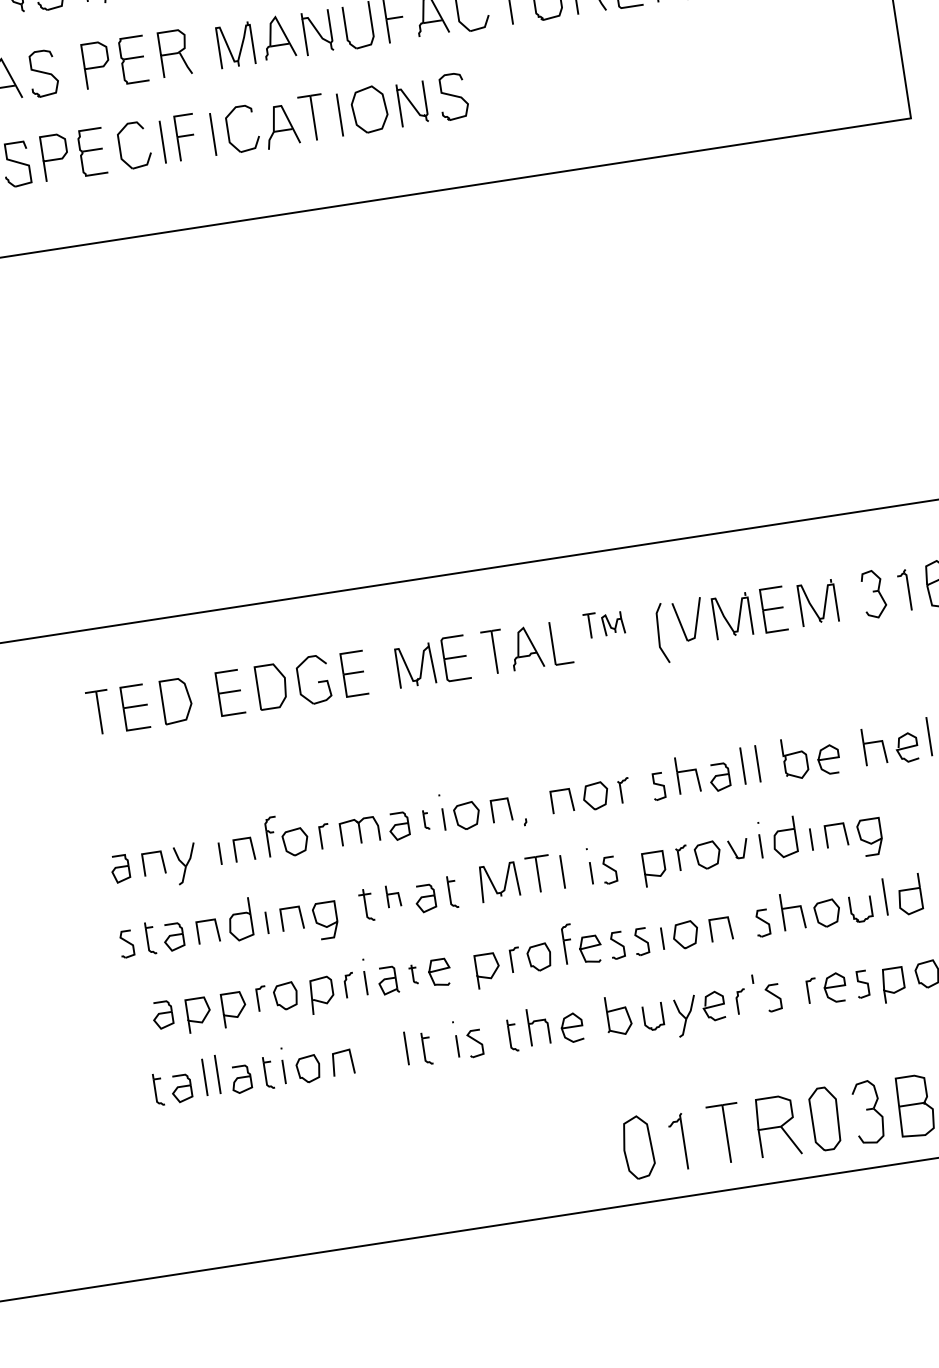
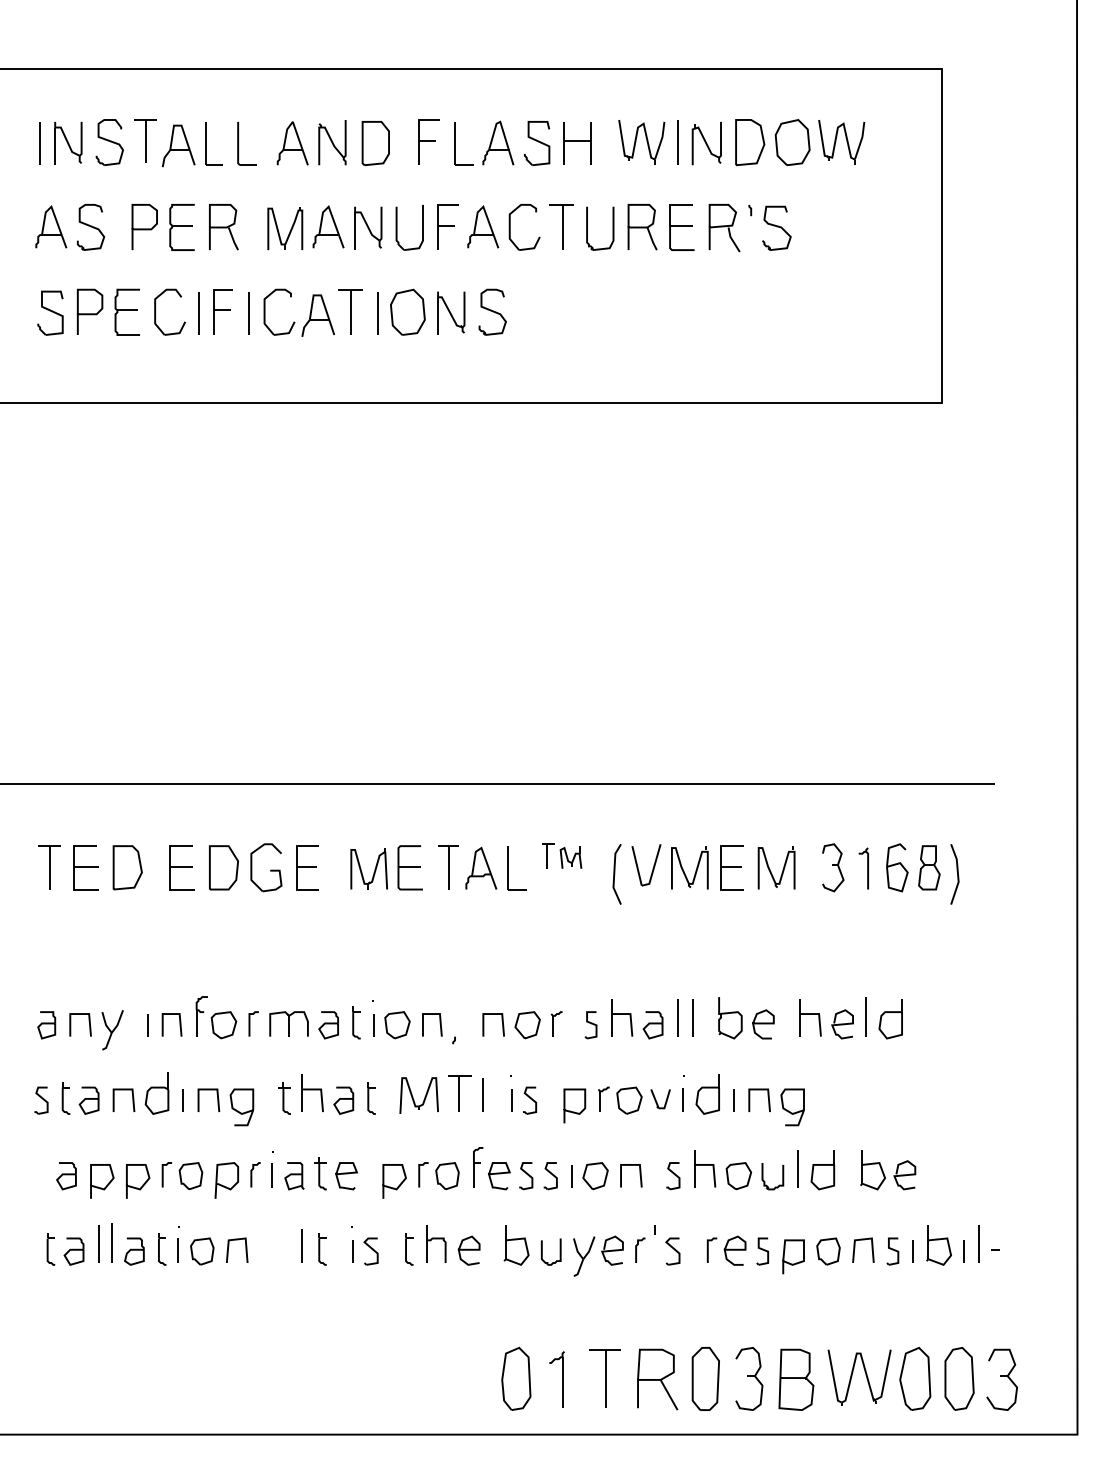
part: (426, 819) -> (356, 1022), size x1.67
part: (393, 896) -> (312, 1093), size x1.67
part: (413, 974) -> (320, 1173), size x1.67

